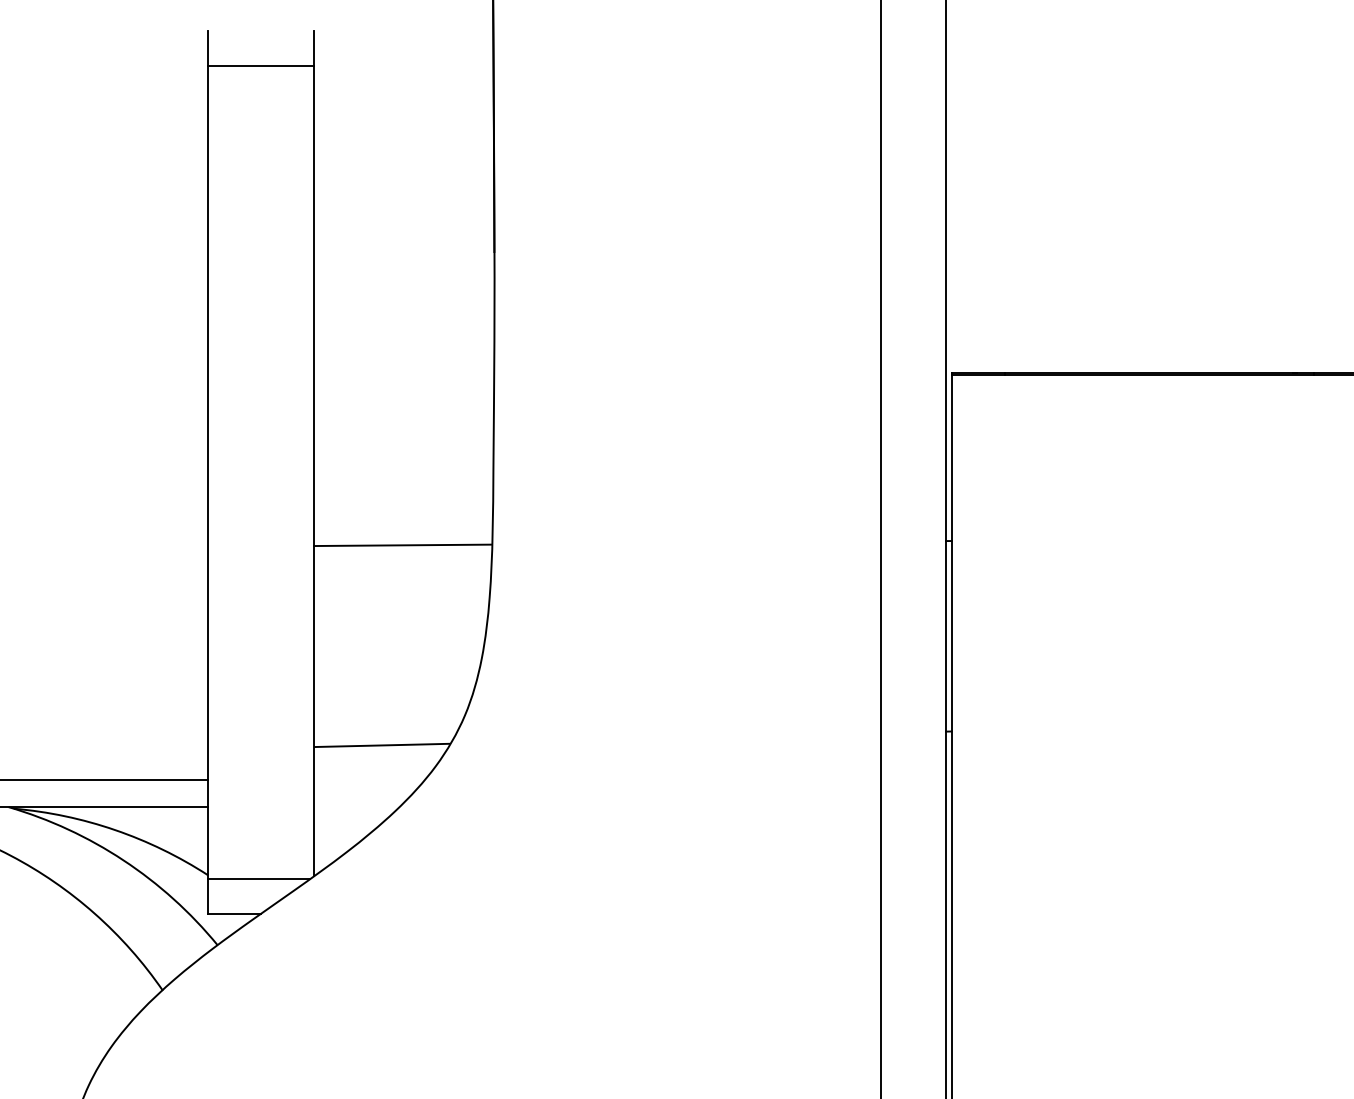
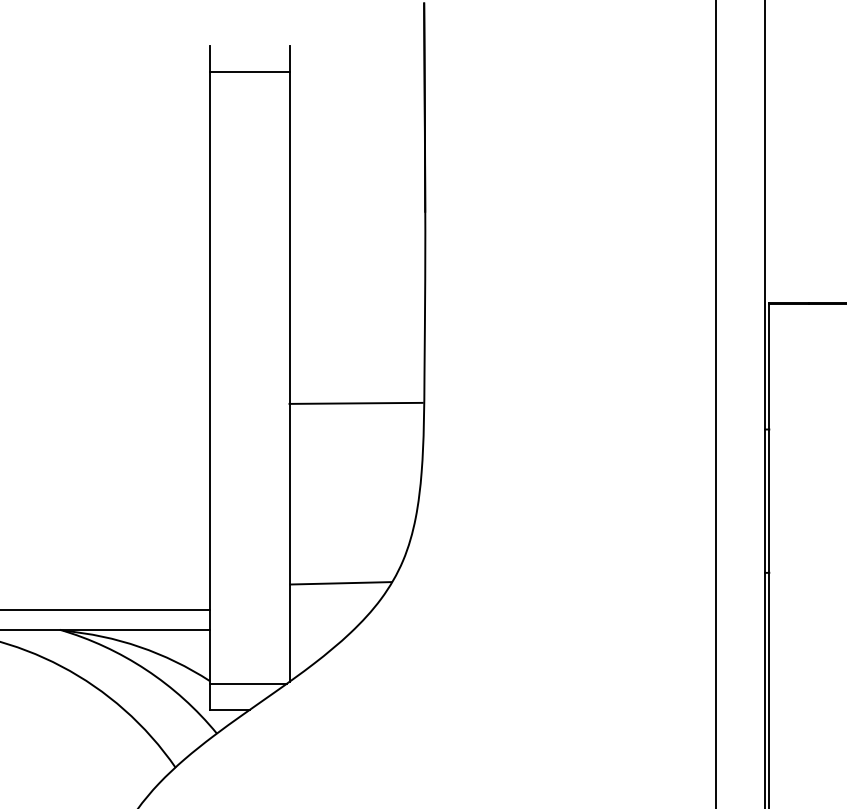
line: (402, 545) -> (356, 403), moved

